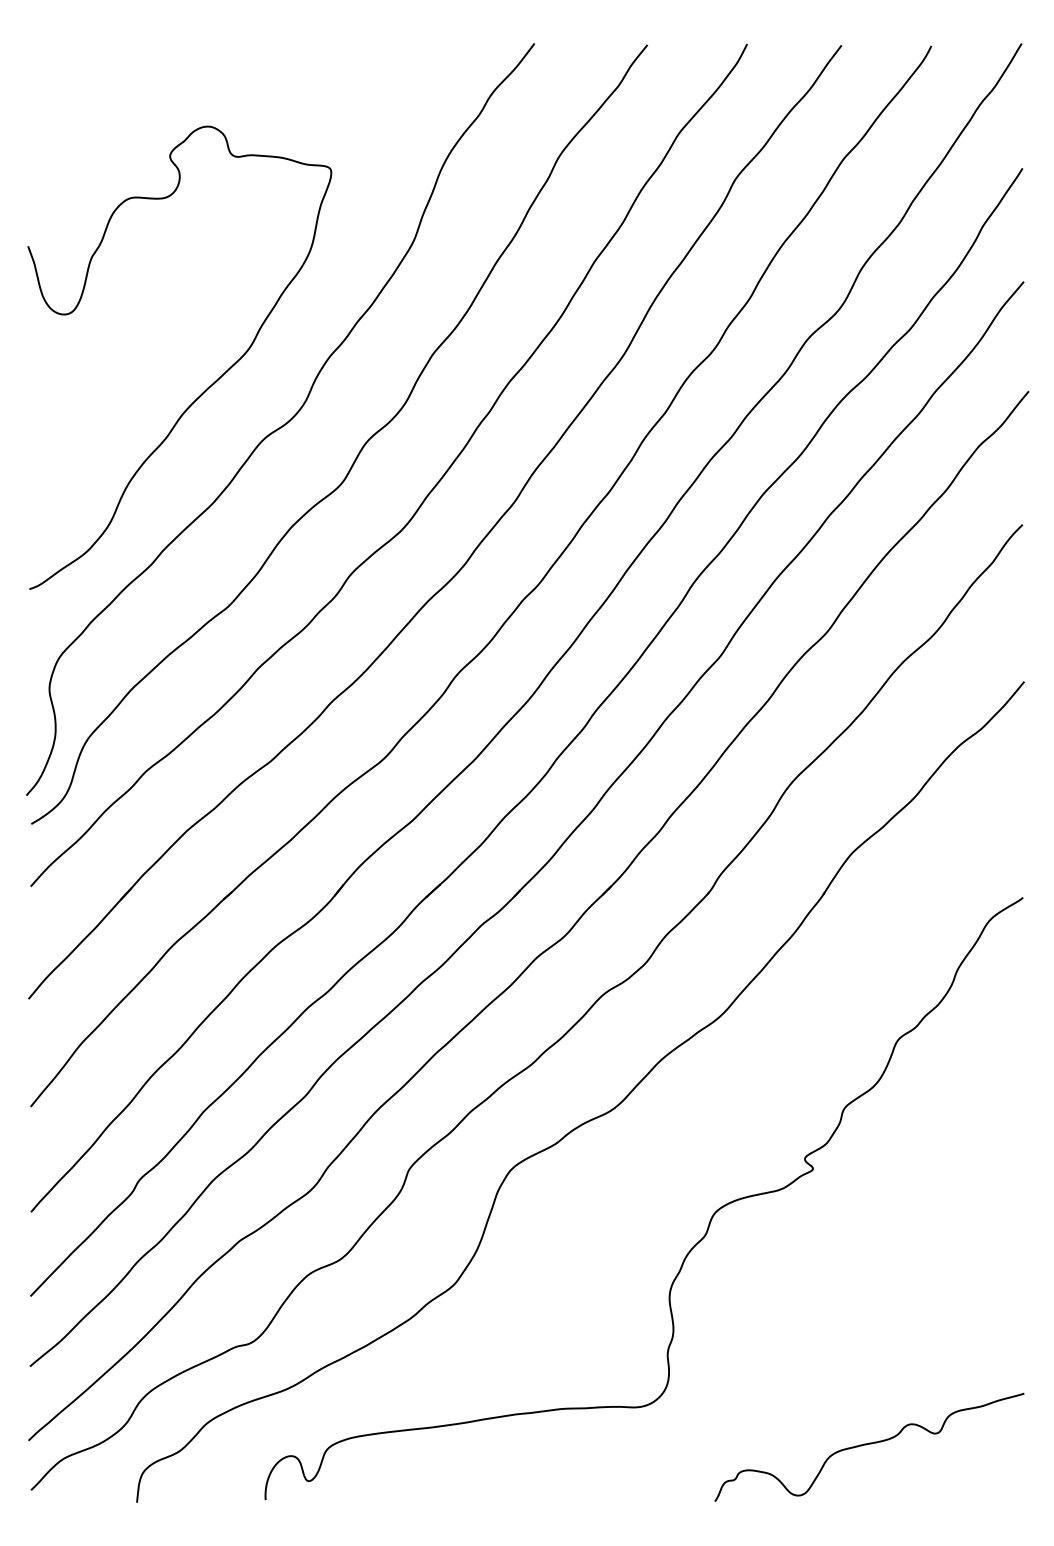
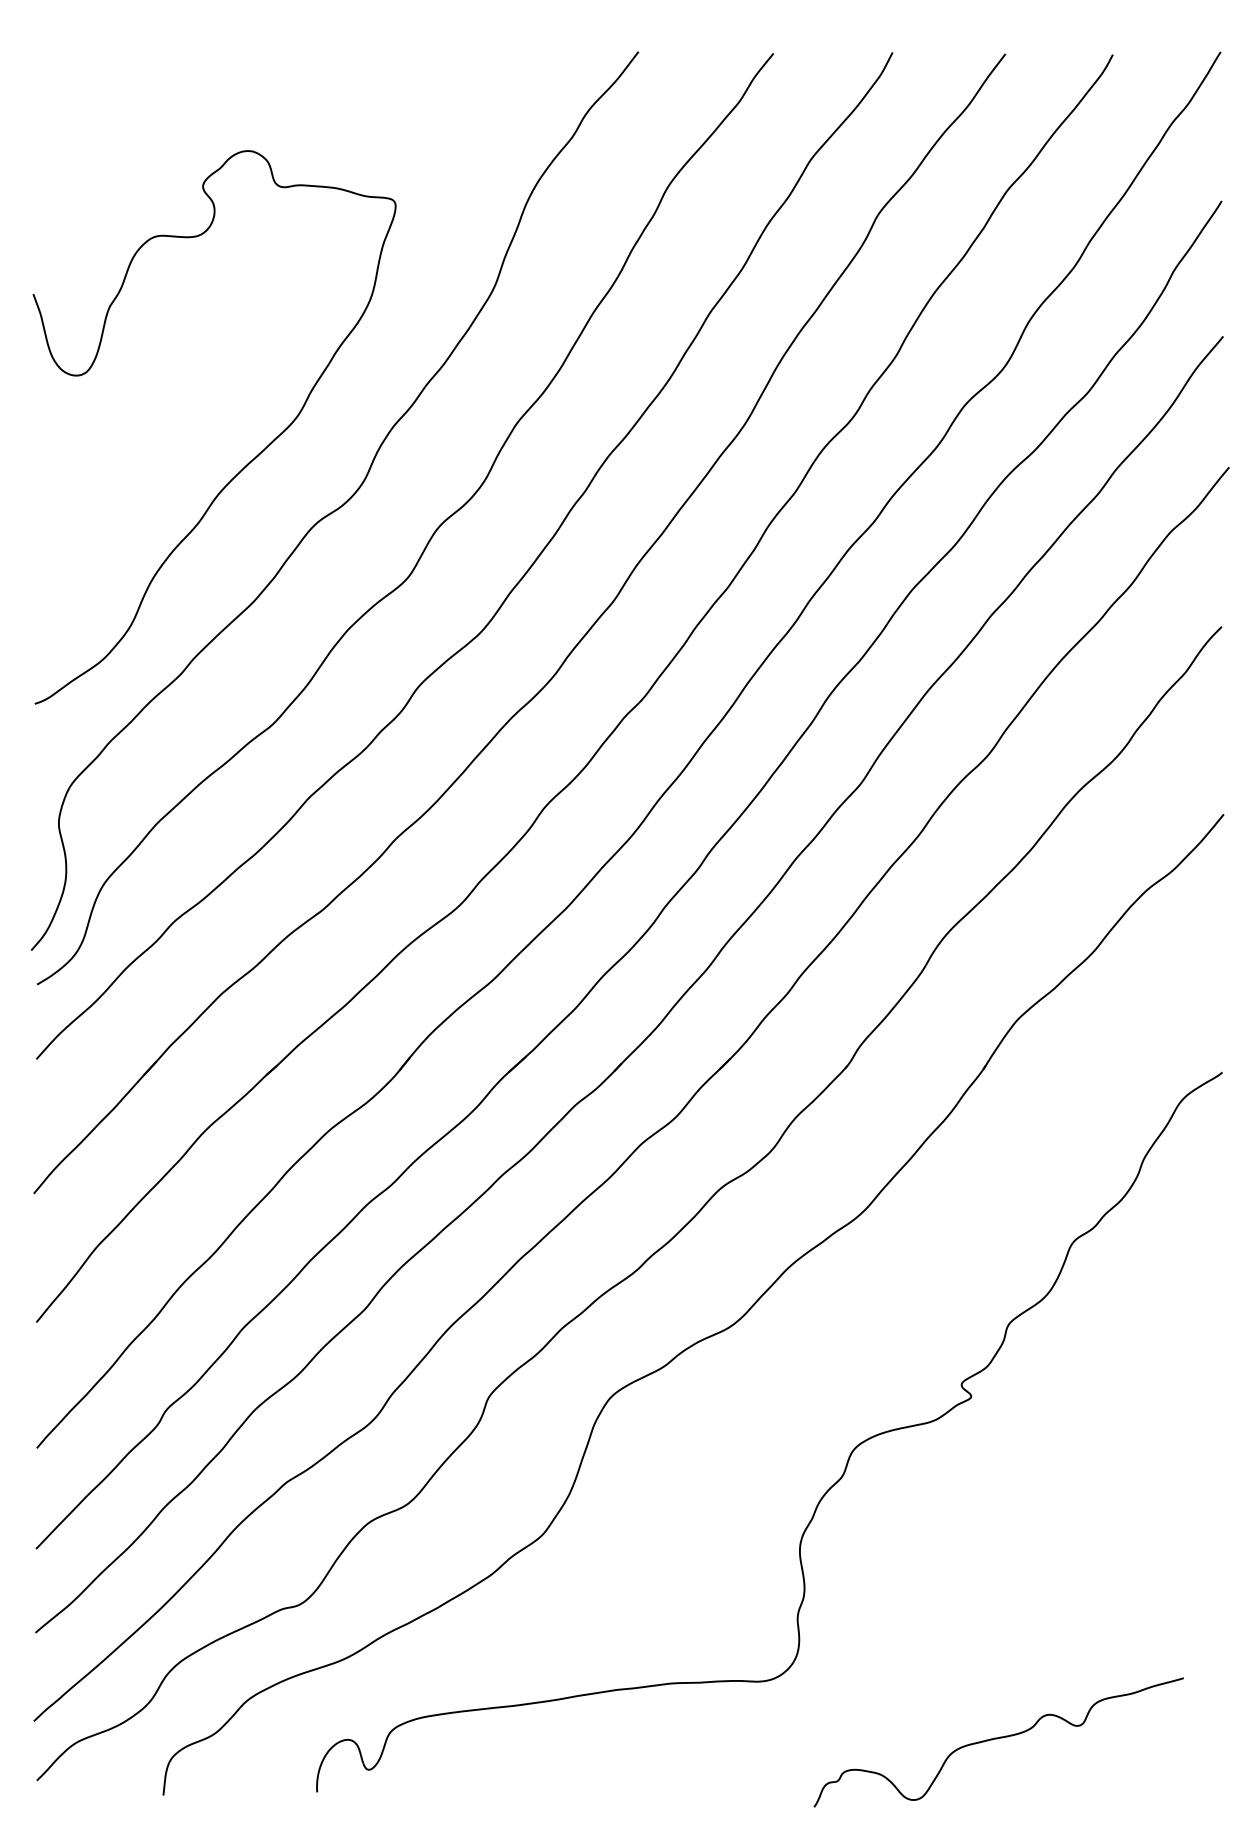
curve: (868, 1444) -> (997, 1739), moved

